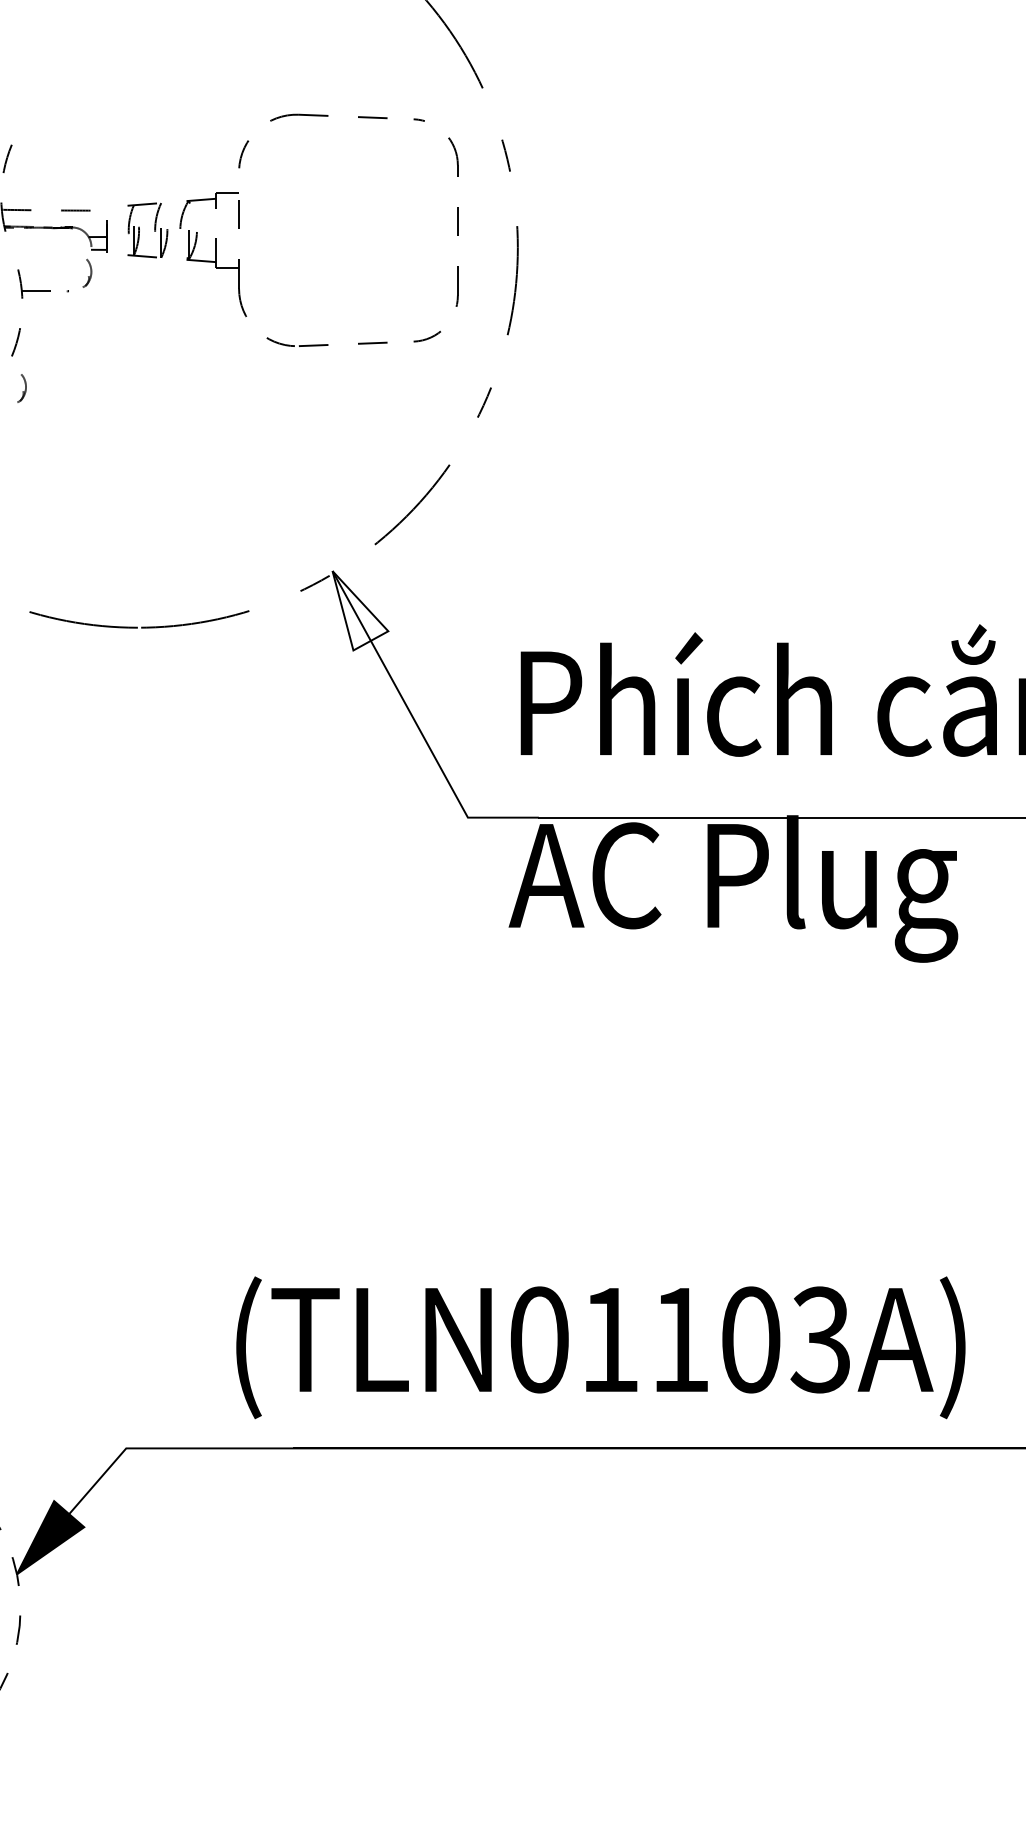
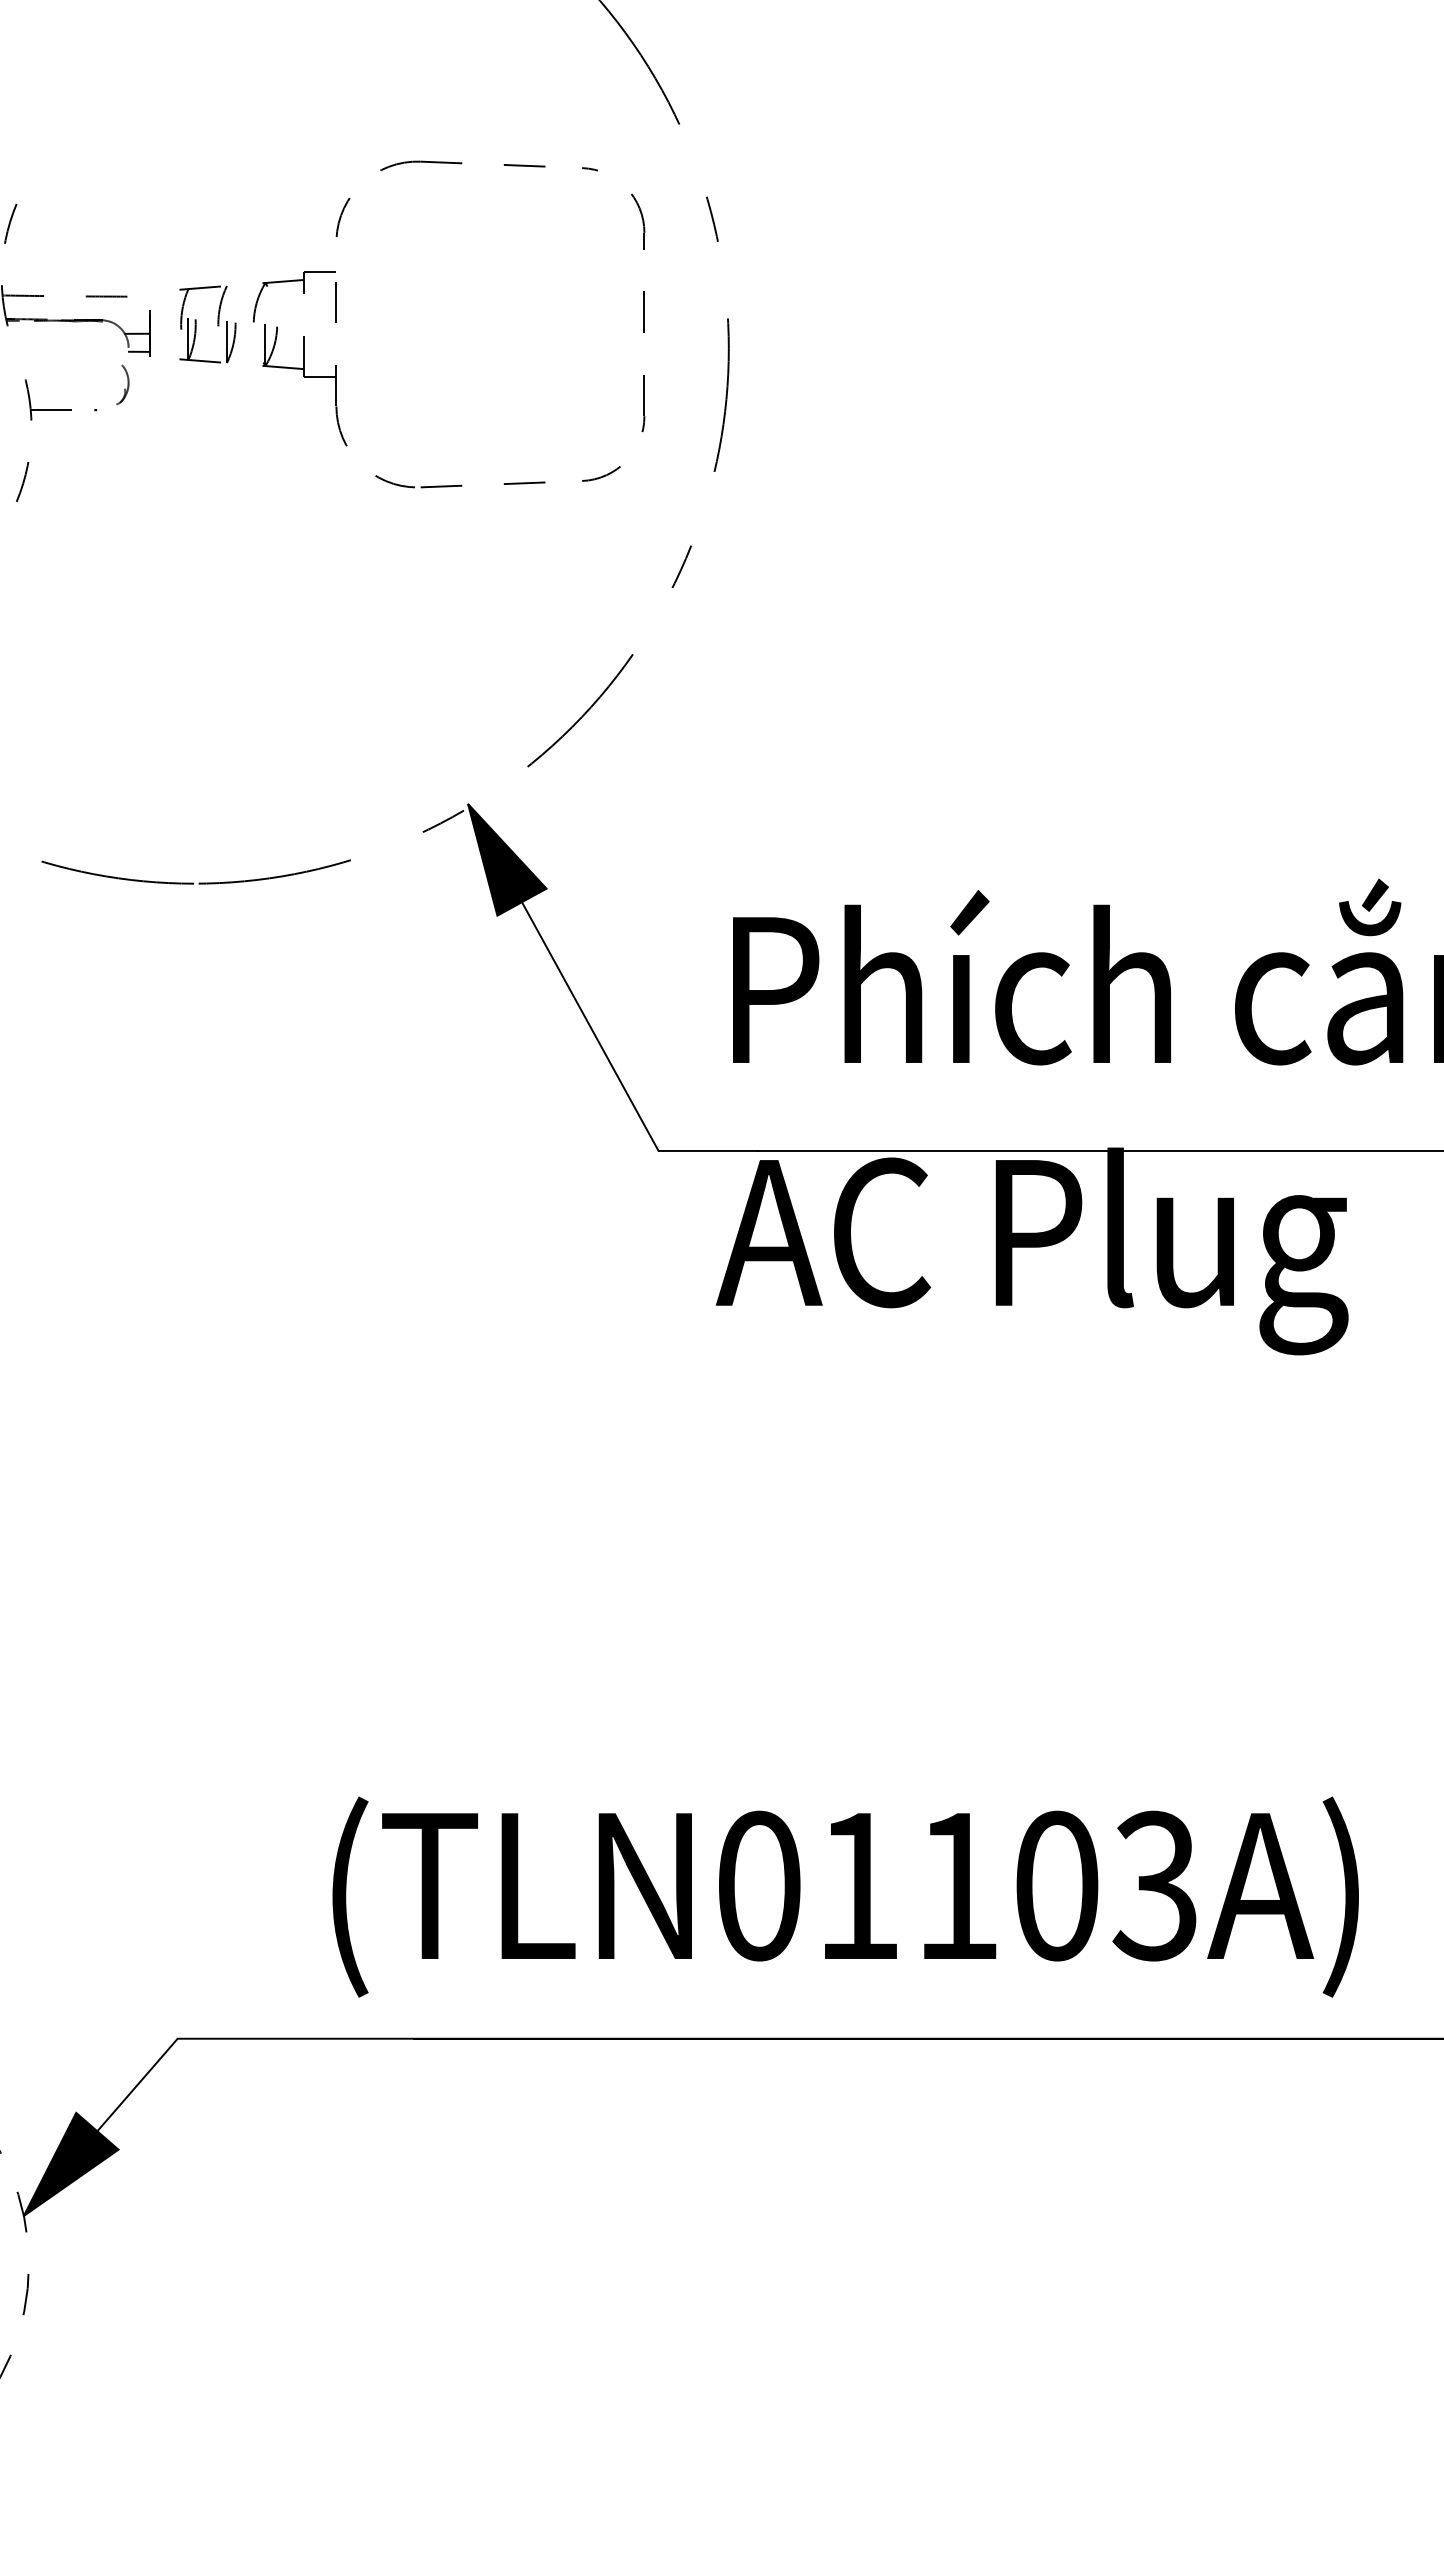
part: (21, 388) -> (30, 546), removed
fill: (360, 610) -> (507, 859), added

